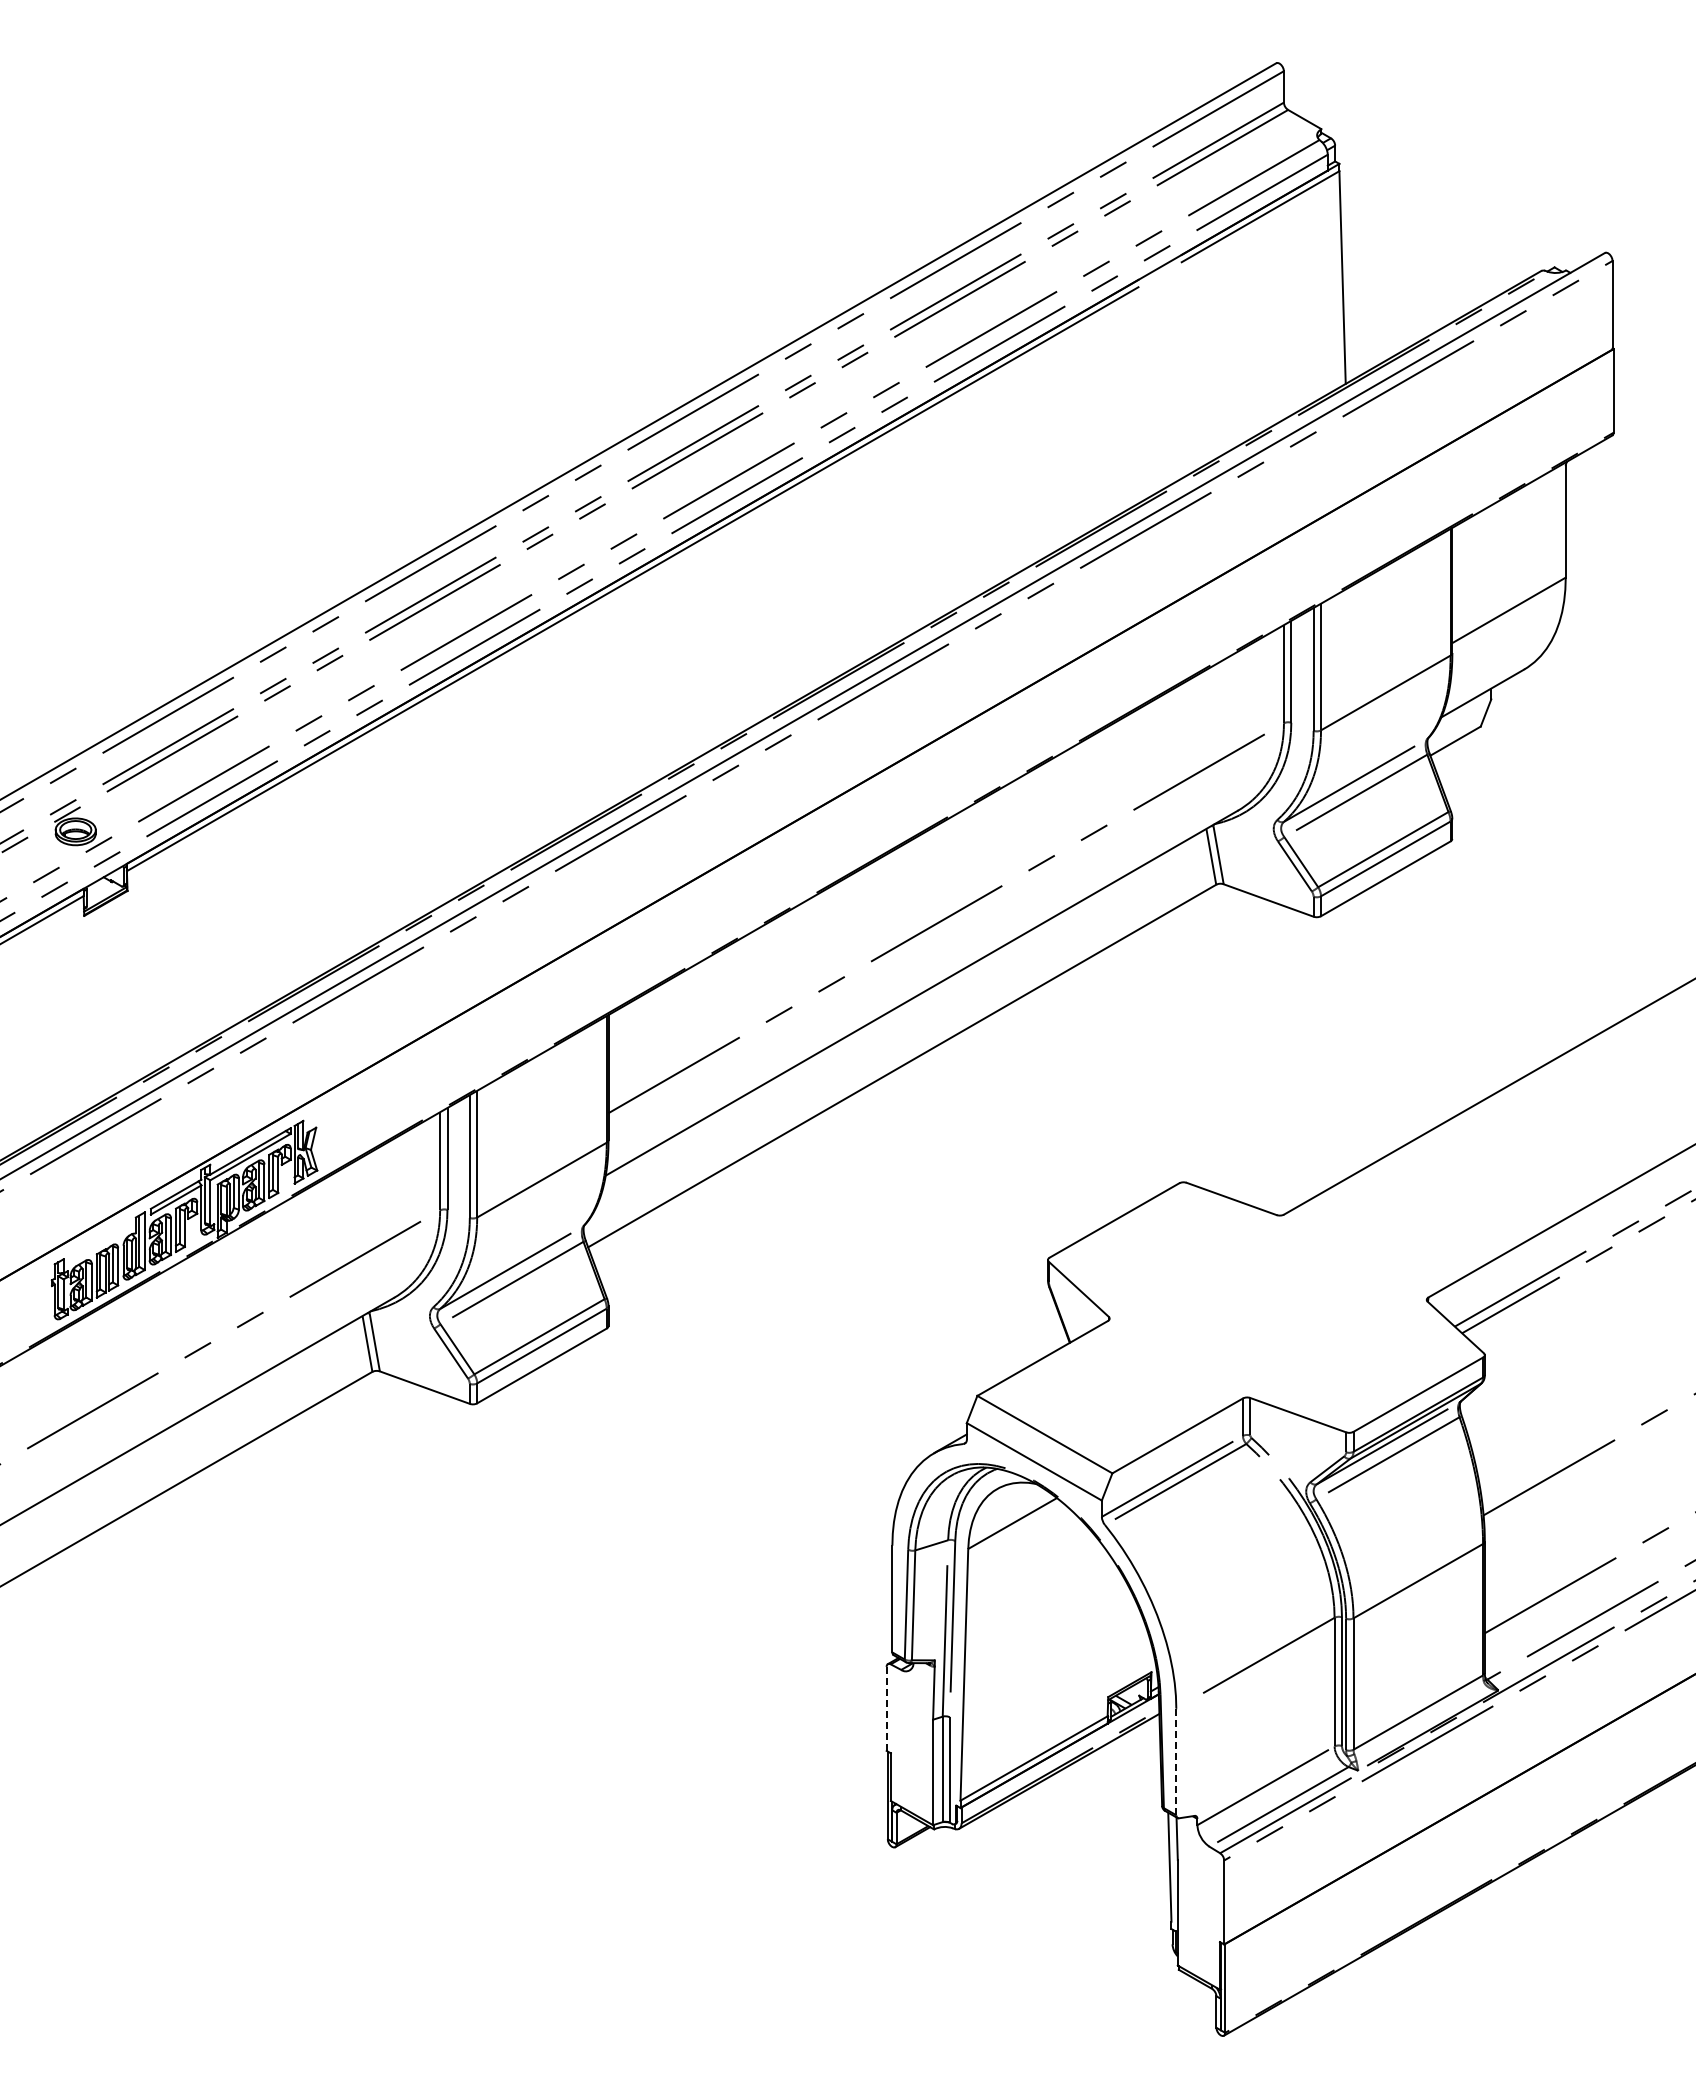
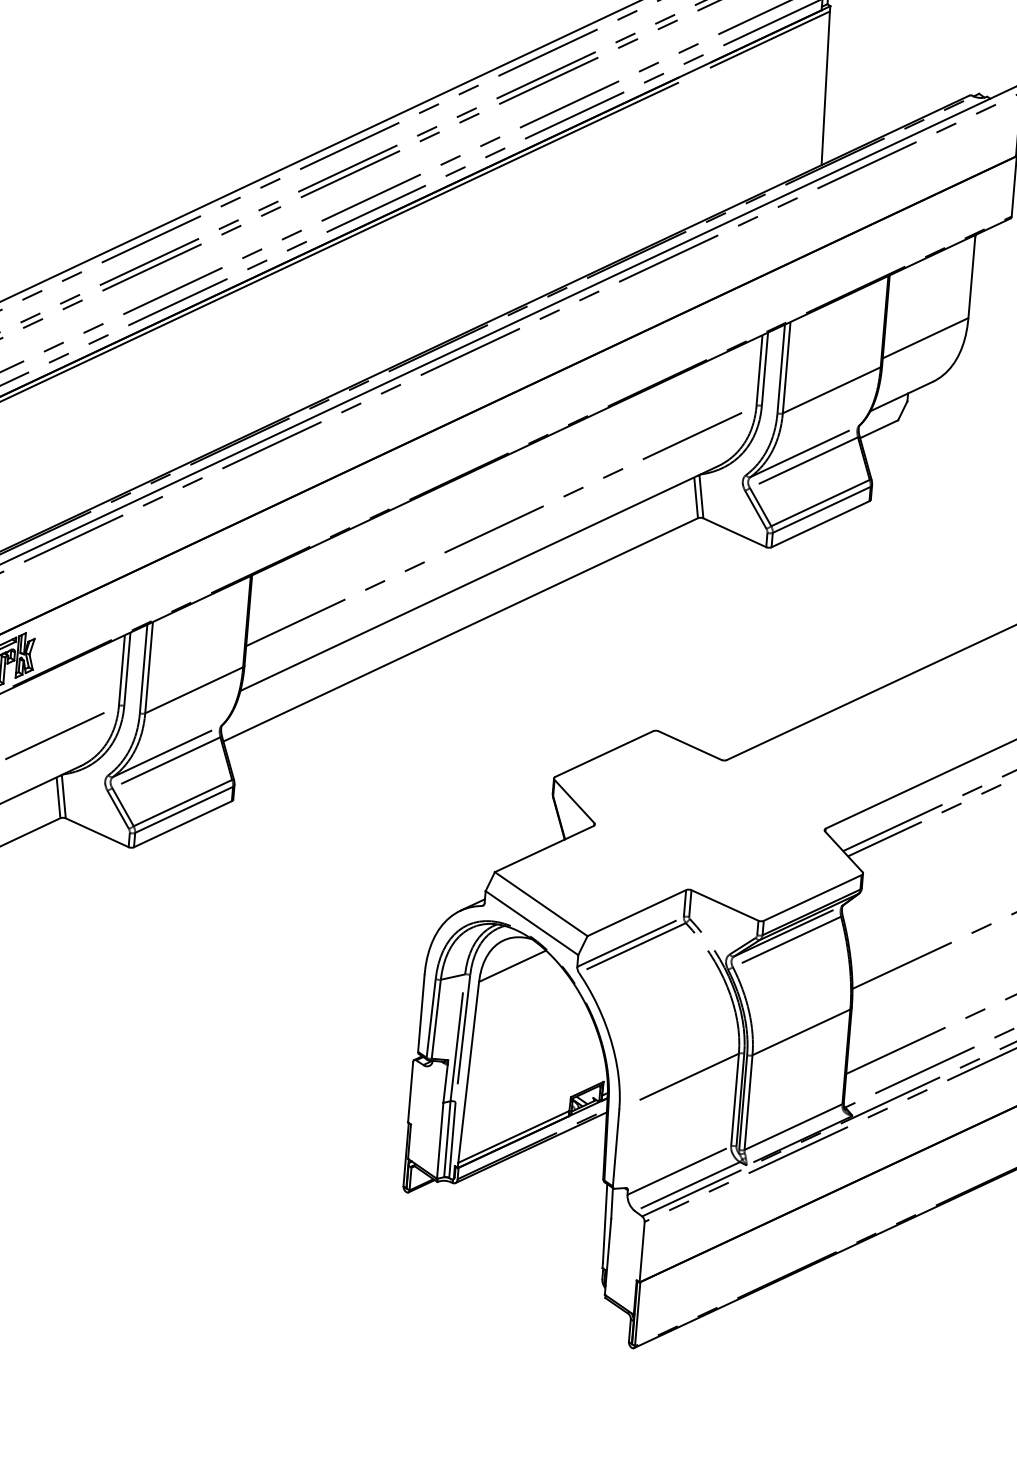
line: (886, 1709) -> (410, 1092), dashed -> solid
line: (1176, 1761) -> (616, 1147), dashed -> solid

